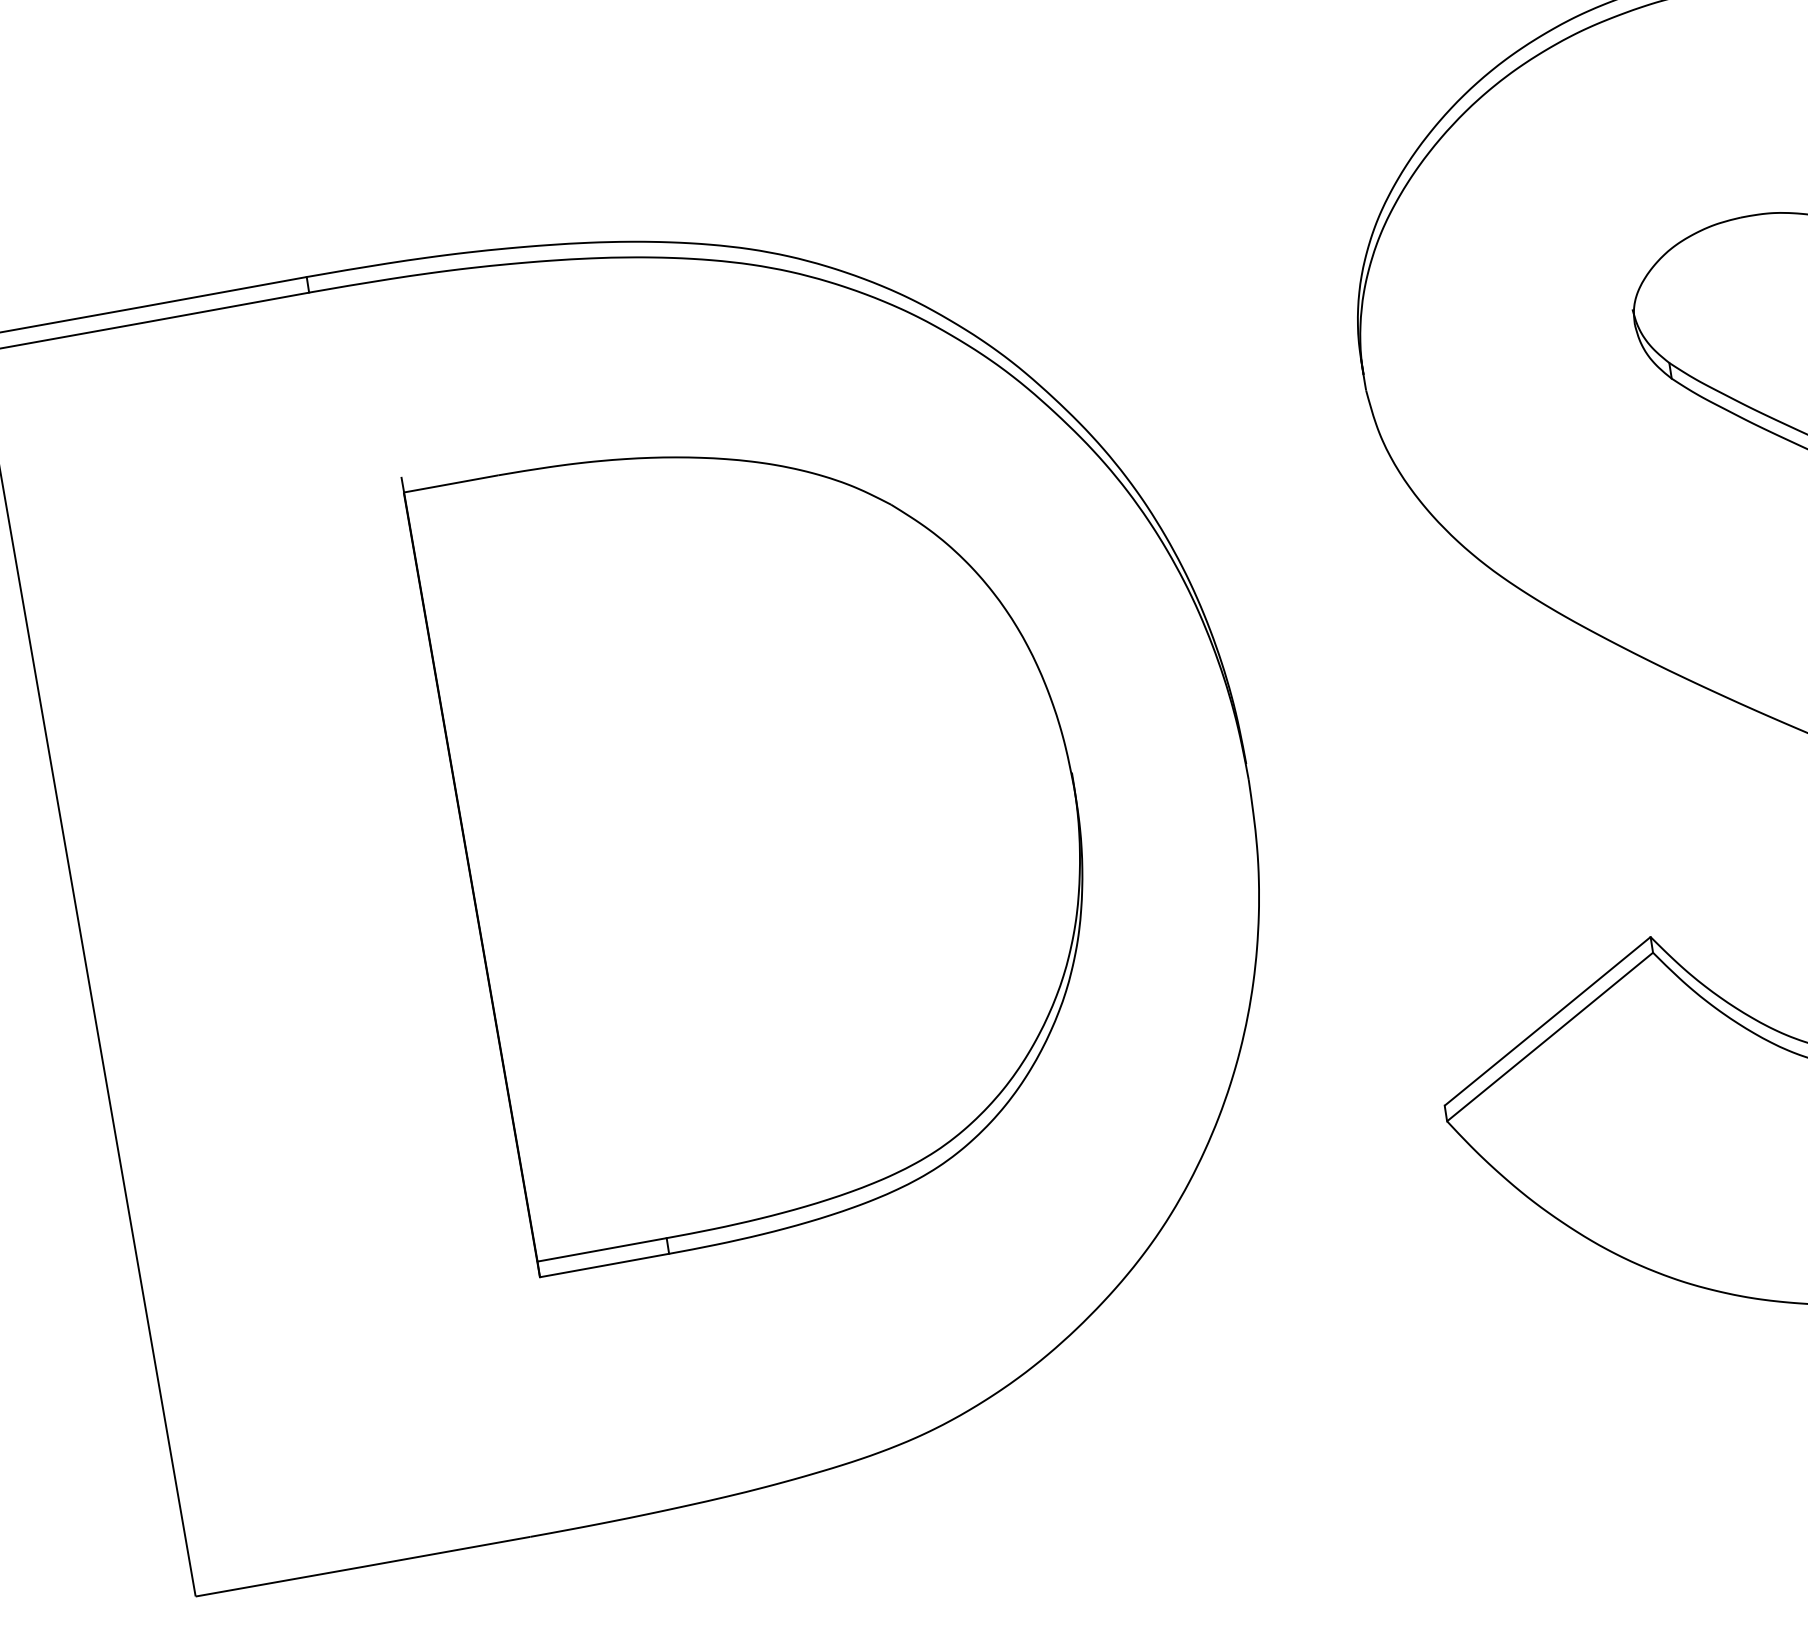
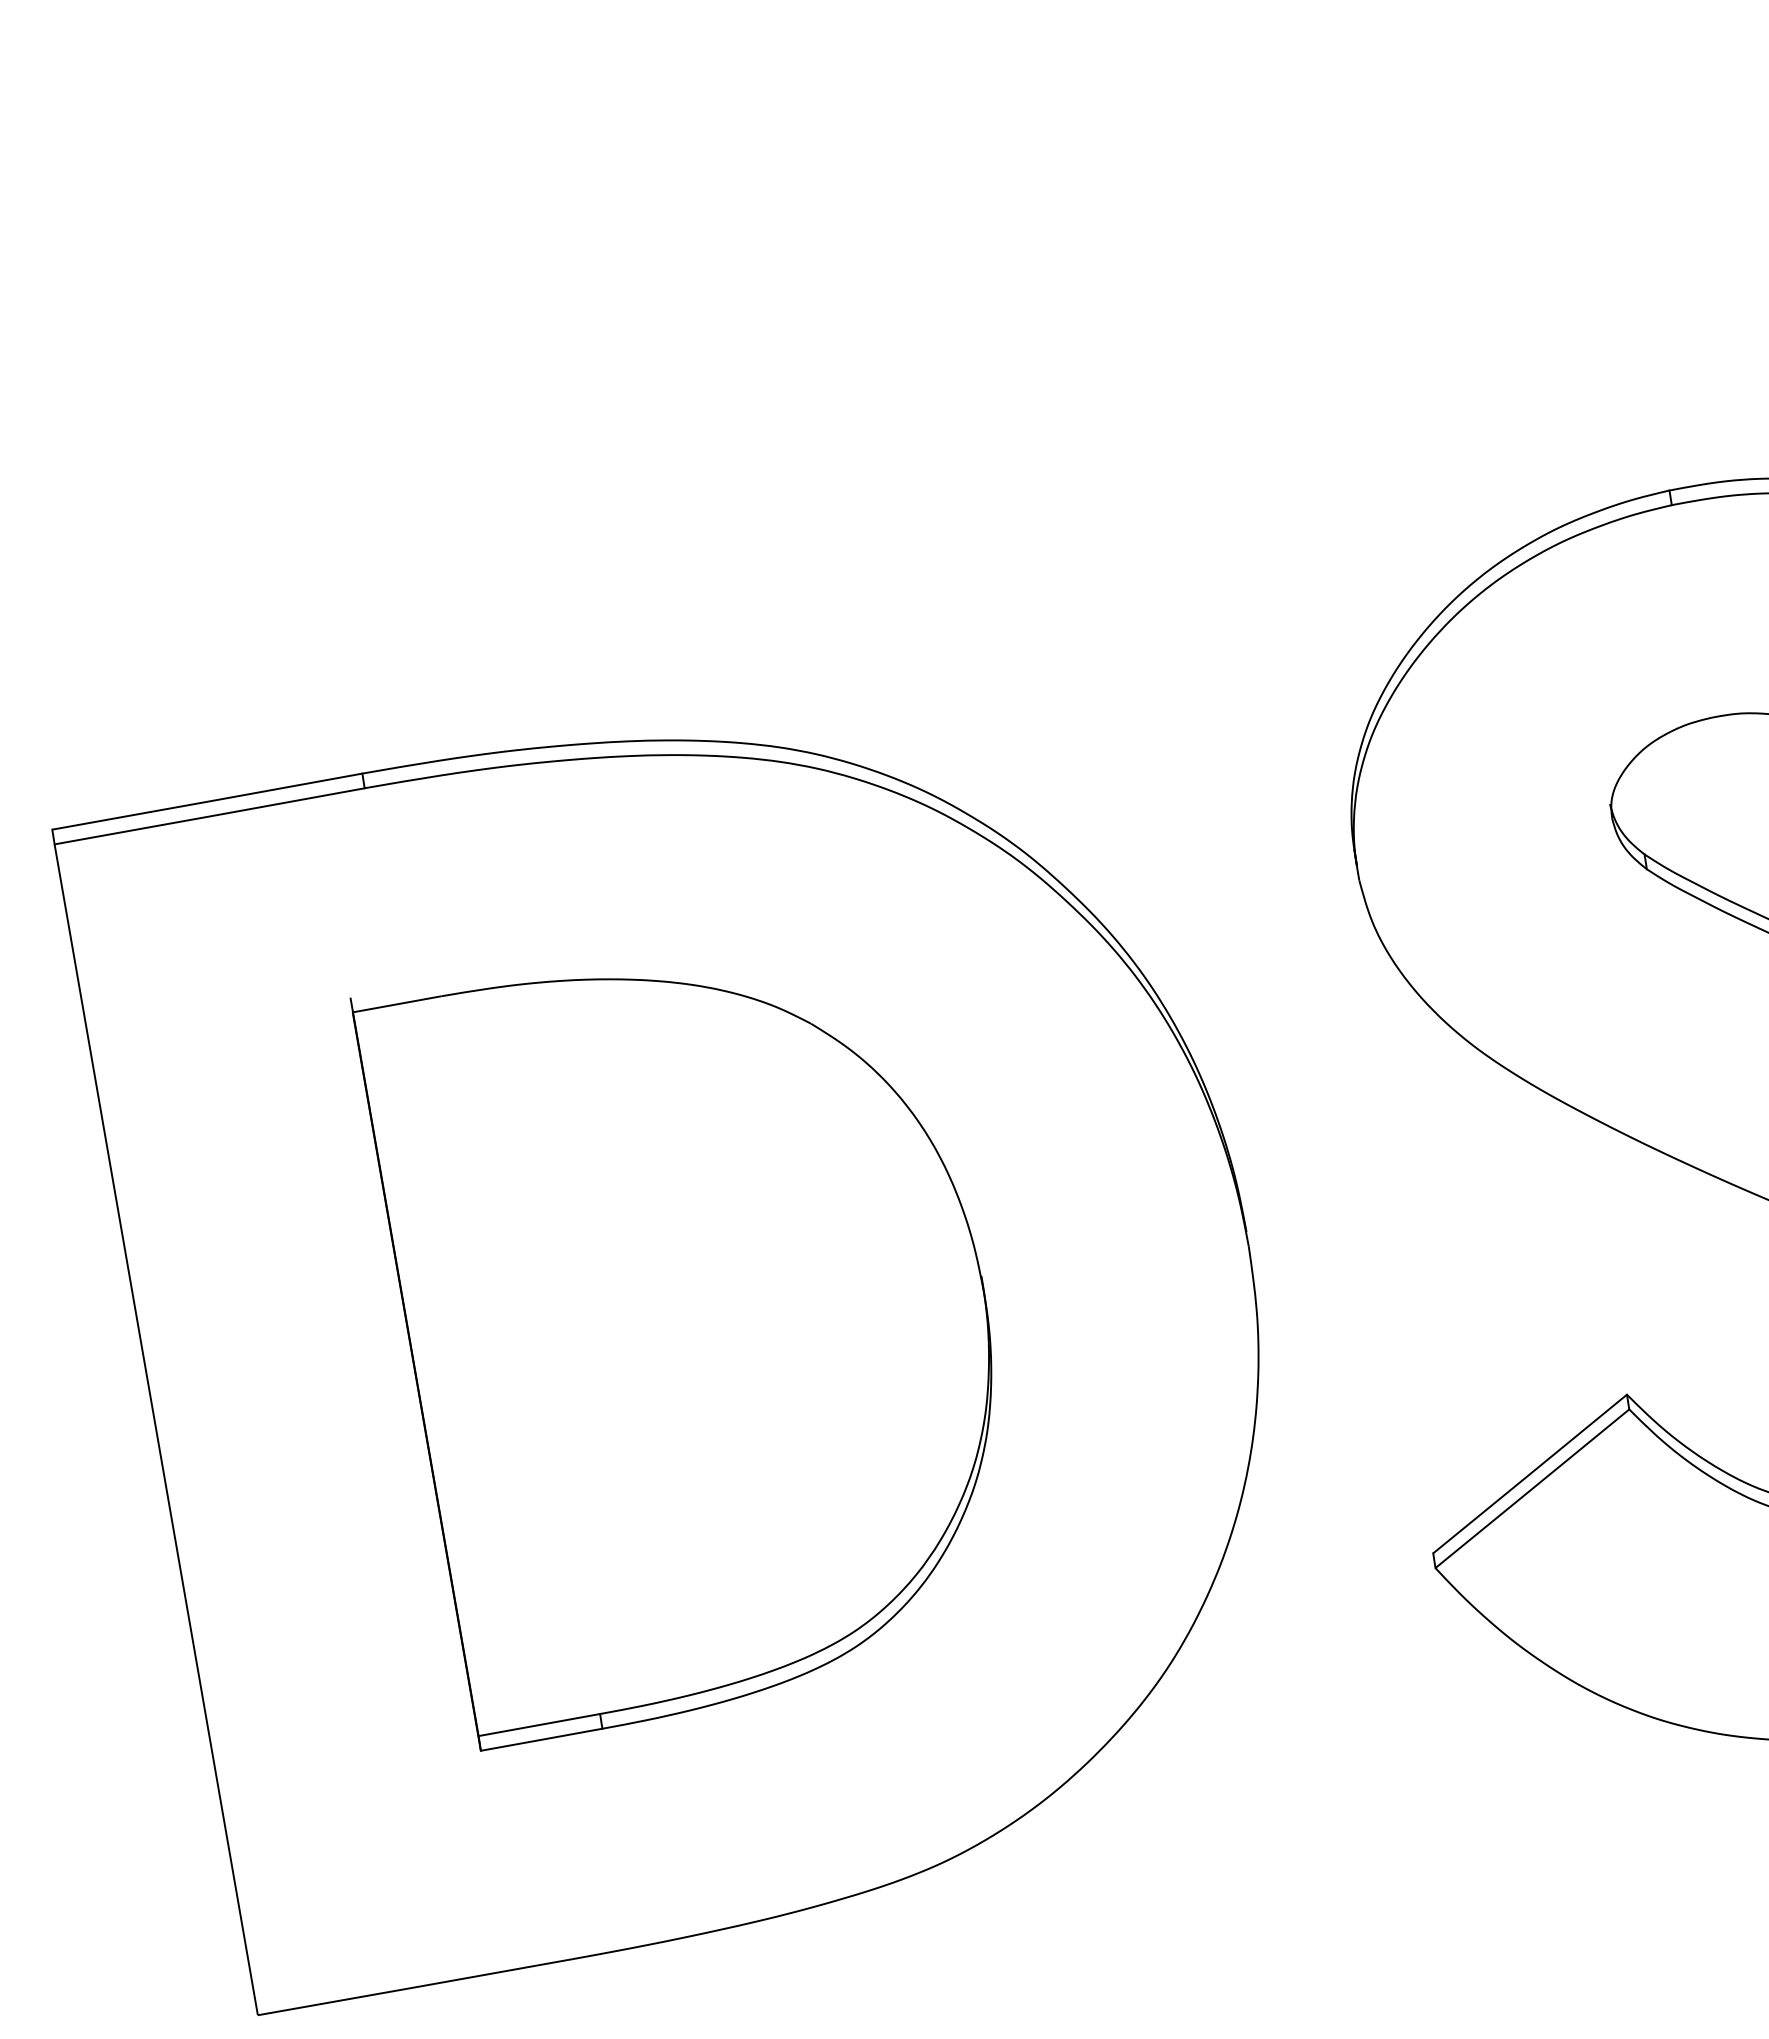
part: (741, 866) -> (670, 1364), moved

